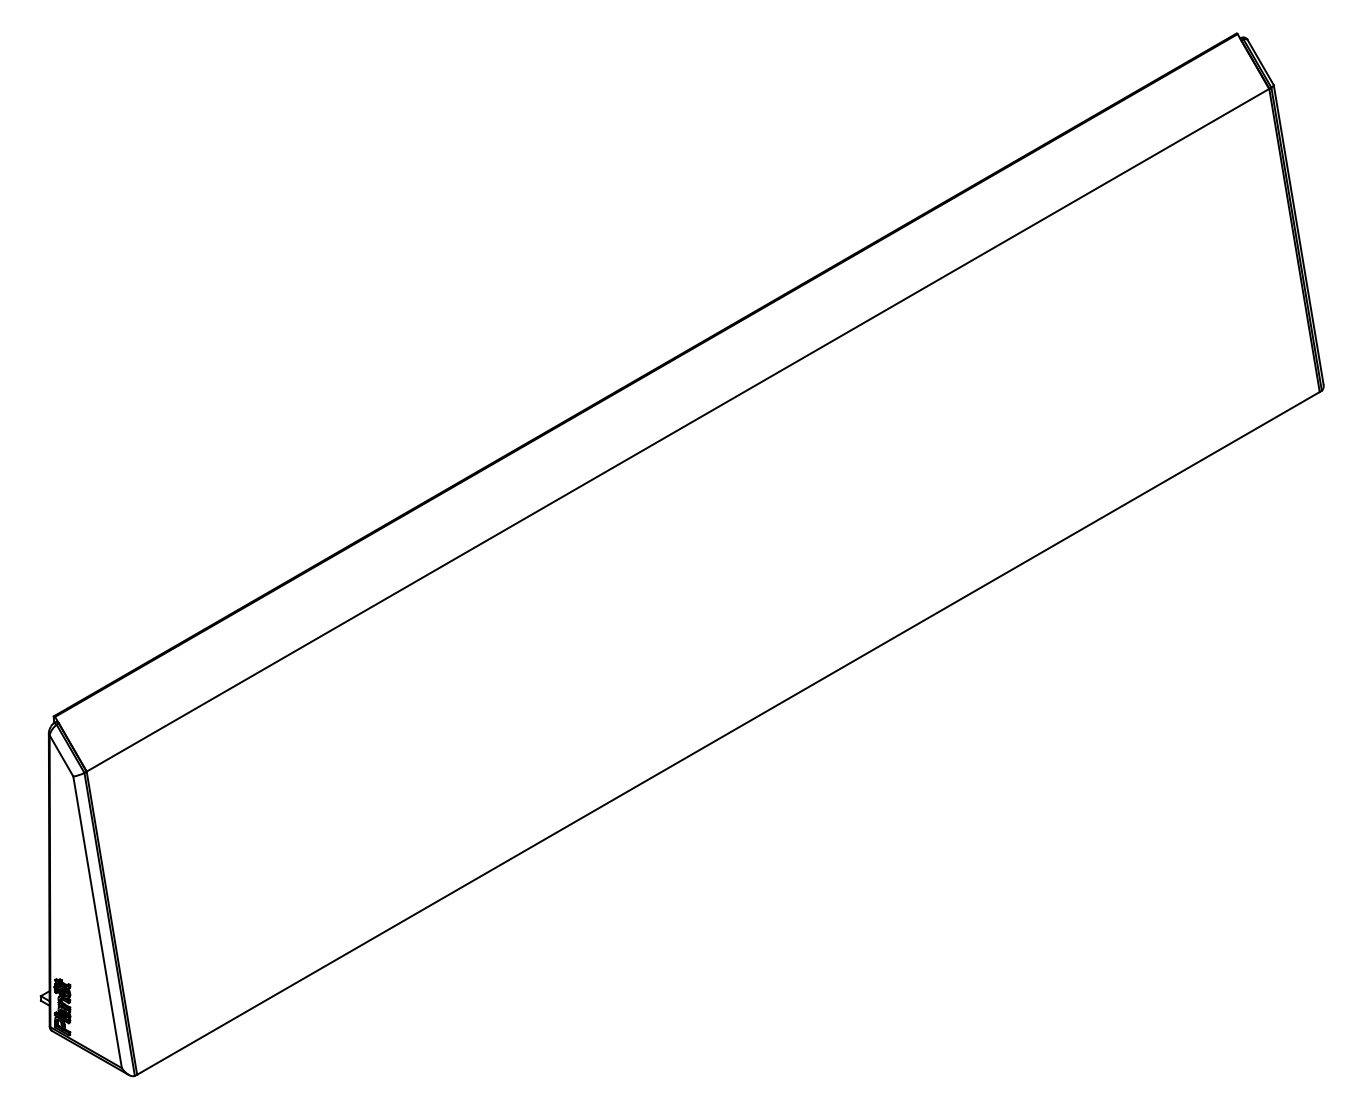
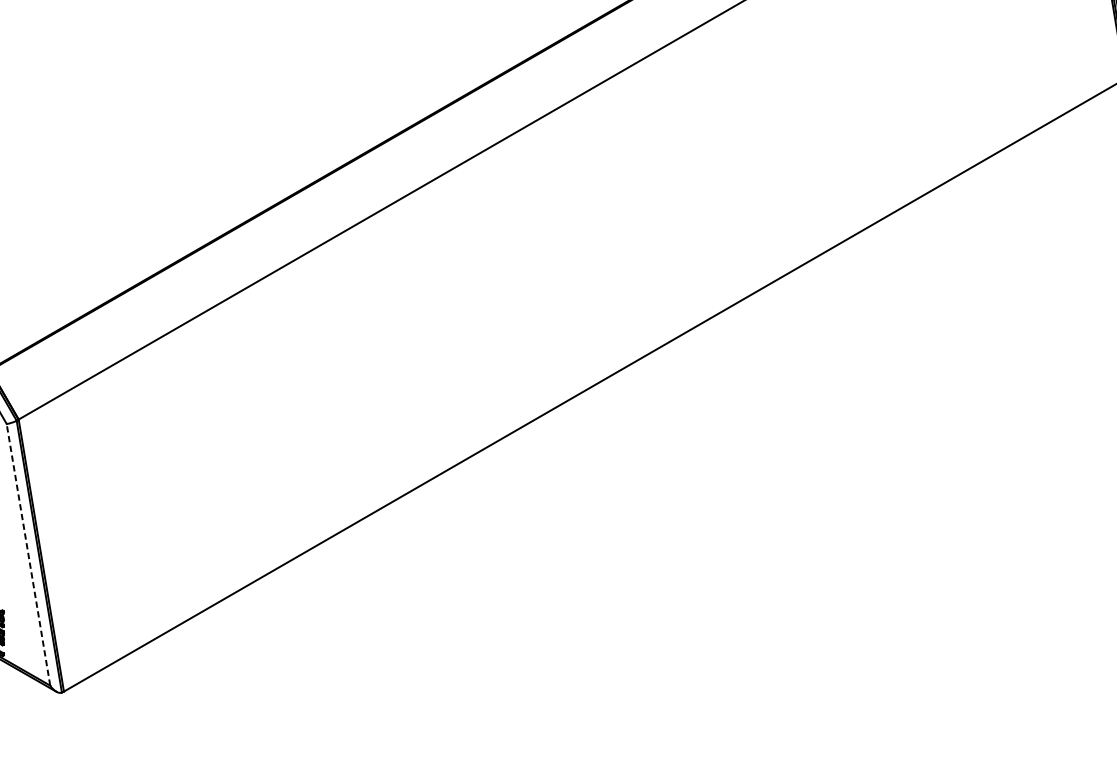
line: (97, 922) -> (28, 554), solid -> dashed

